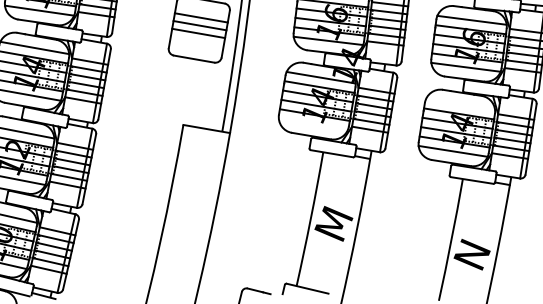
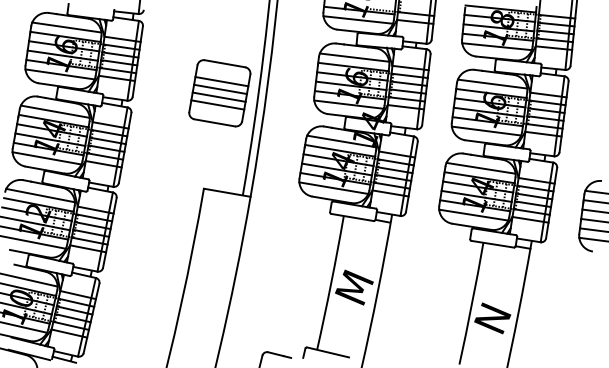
line: (196, 40) -> (217, 104), added
line: (459, 103) -> (480, 167), added
line: (312, 123) -> (333, 187), added

